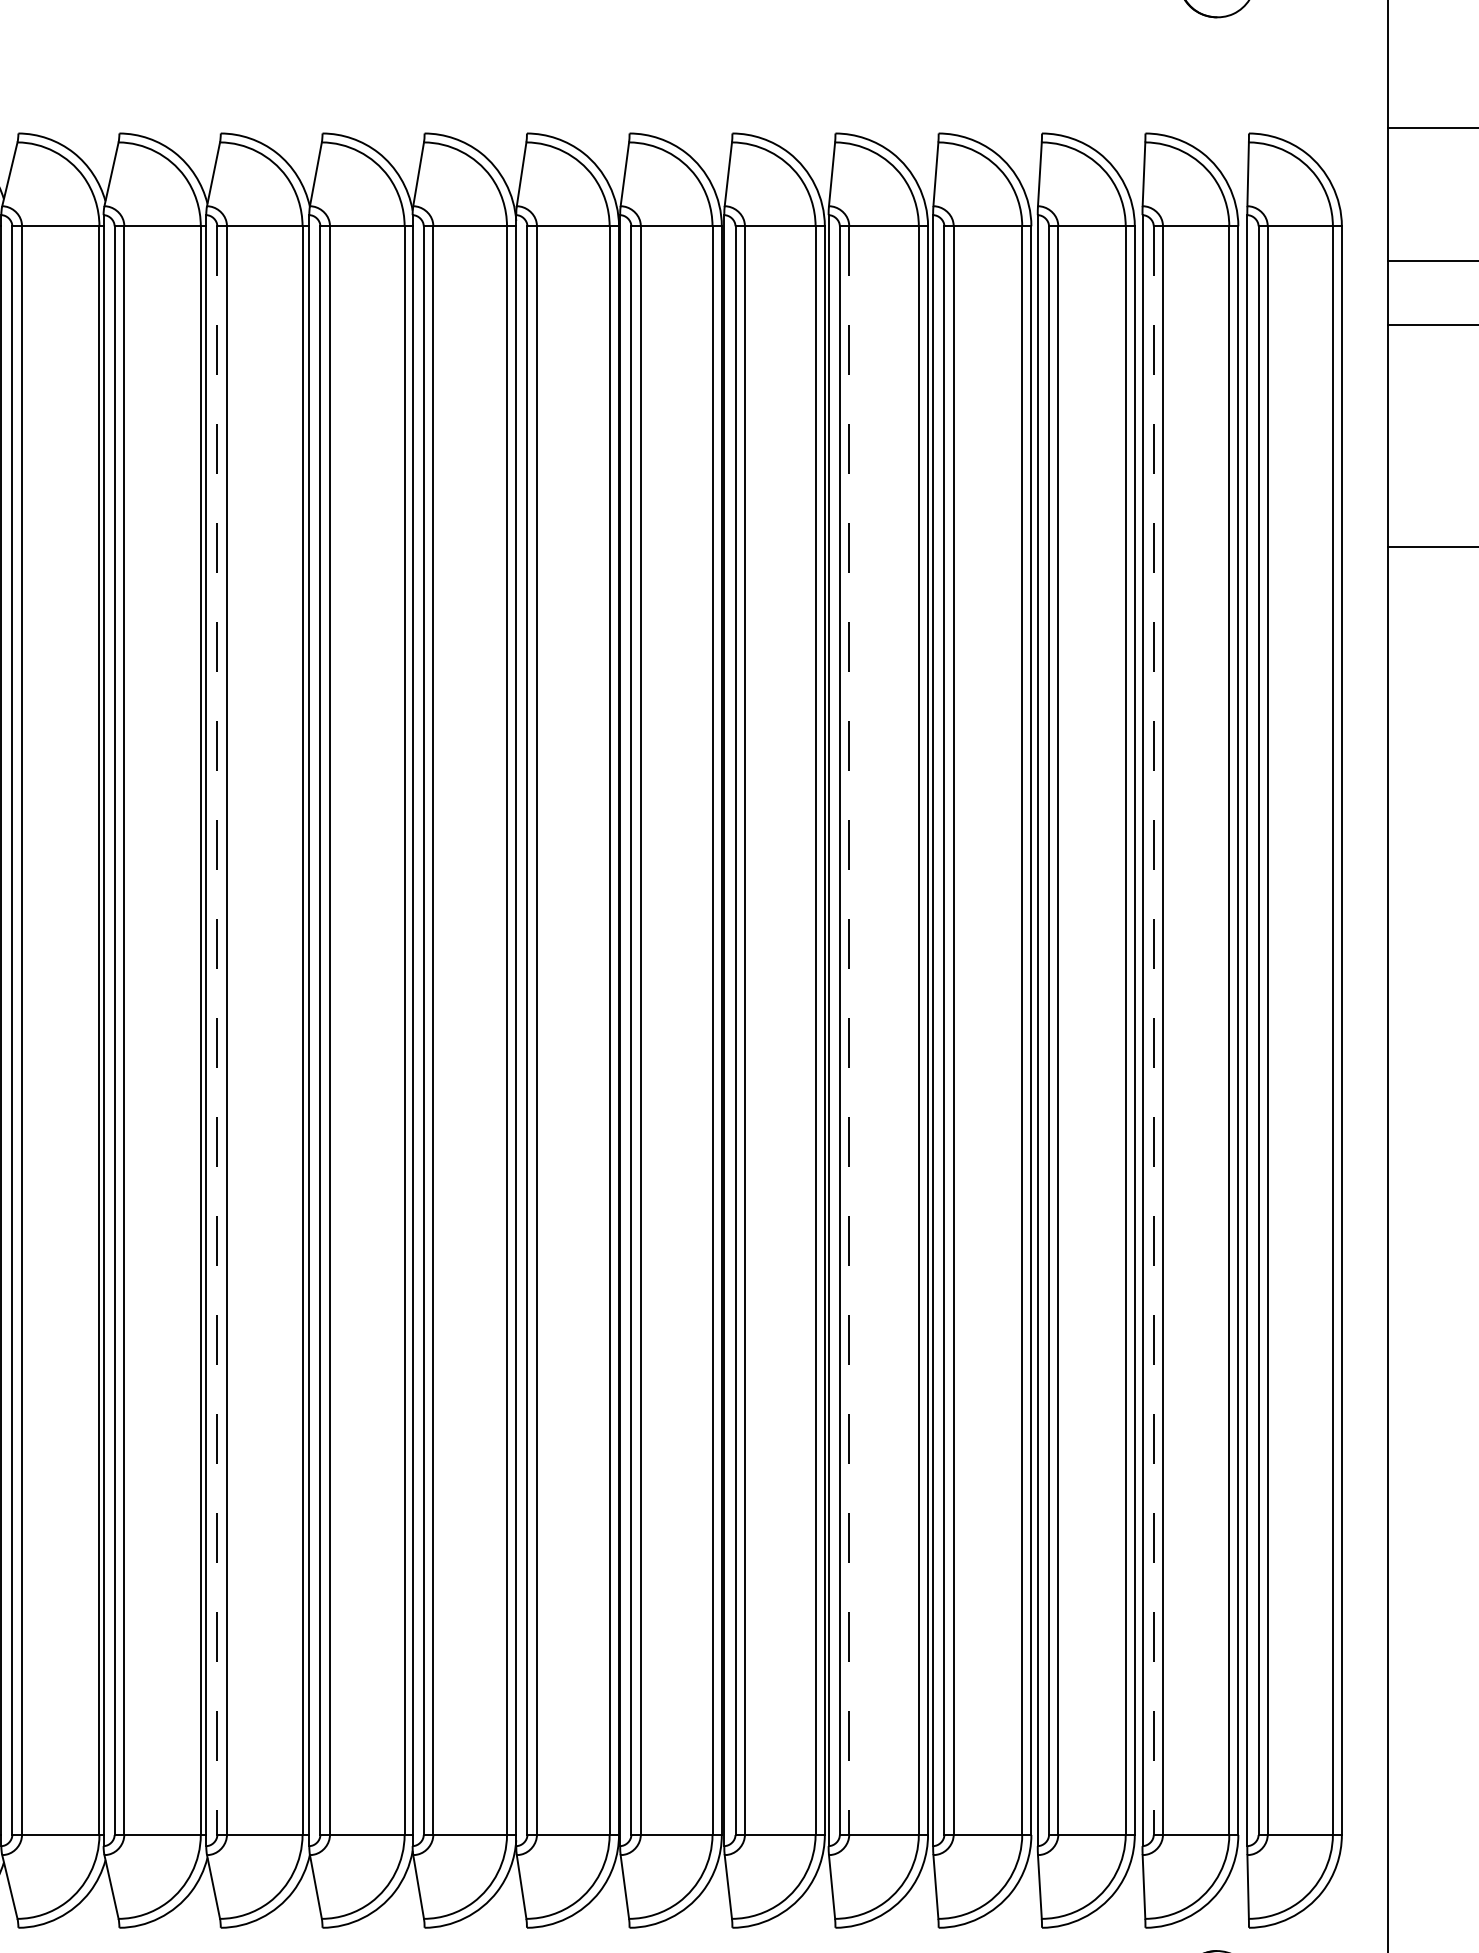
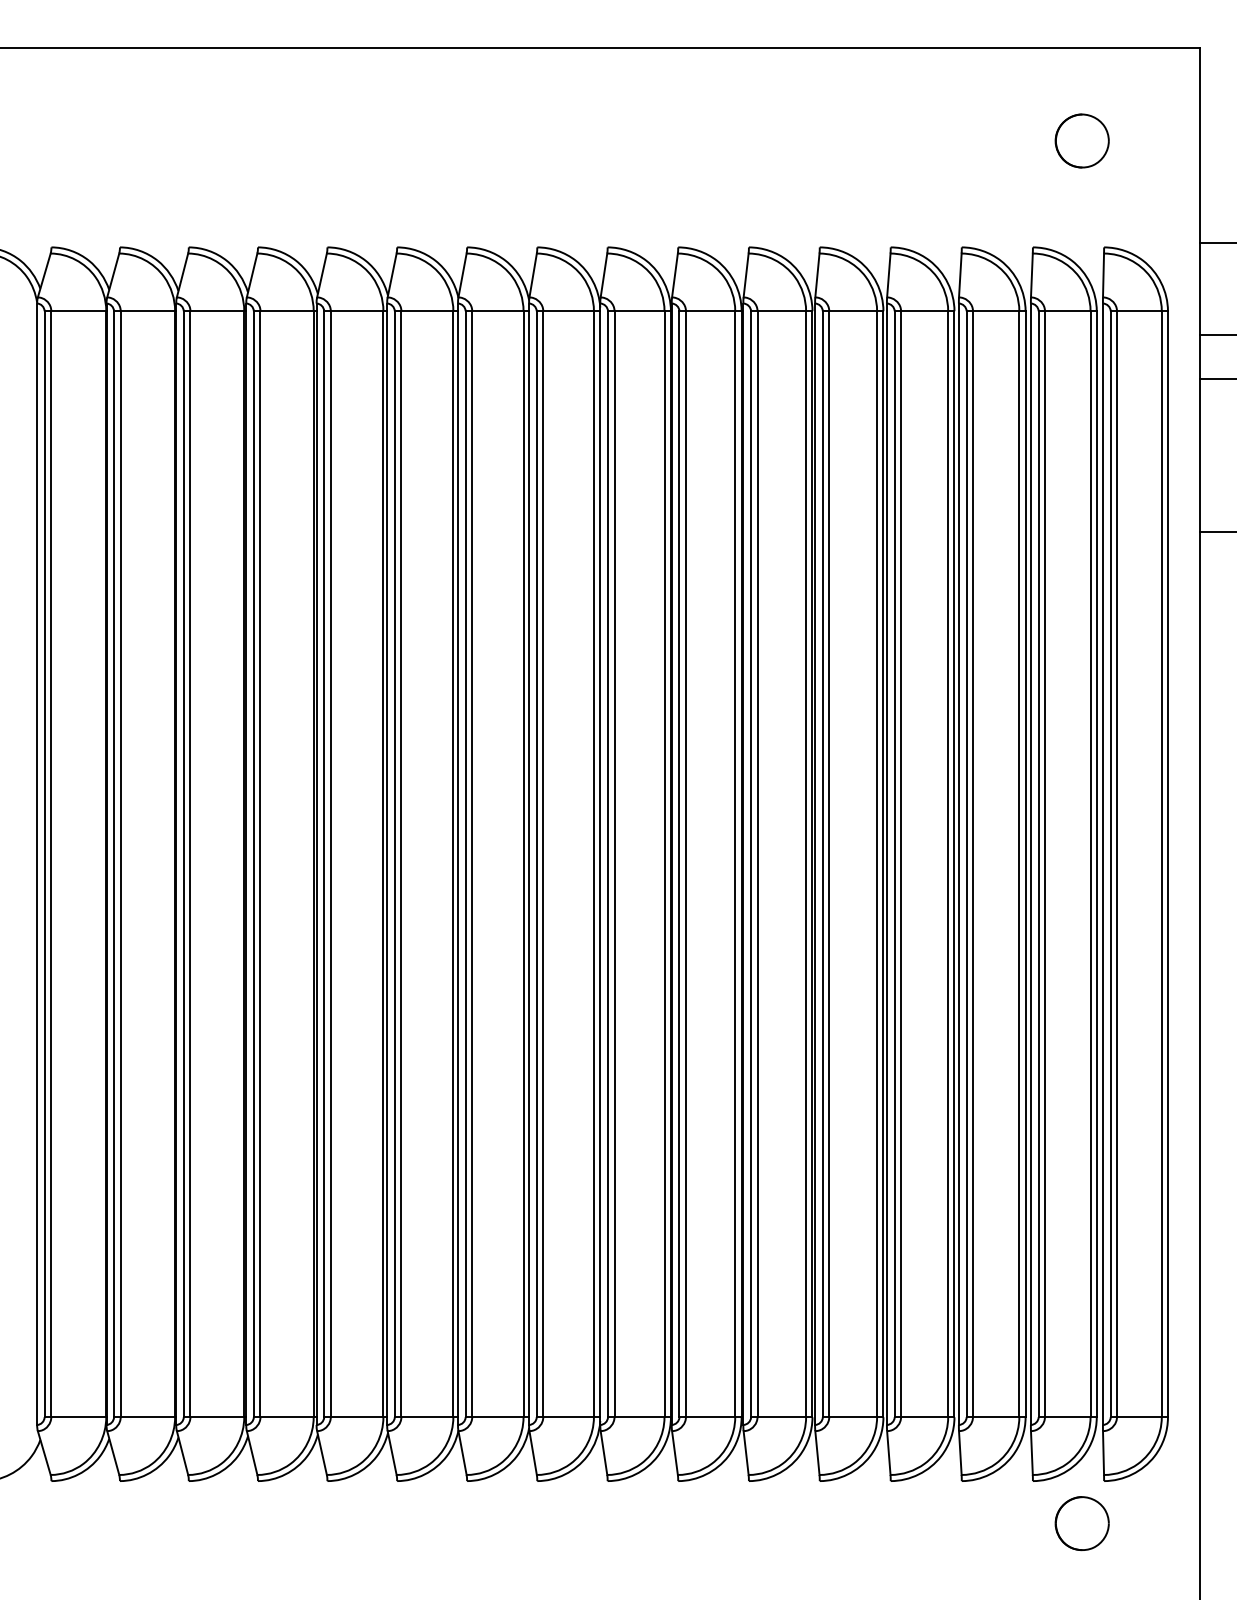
line: (216, 1030) -> (394, 864), dashed -> solid
line: (849, 1030) -> (829, 864), dashed -> solid
line: (1153, 1030) -> (1038, 864), dashed -> solid

